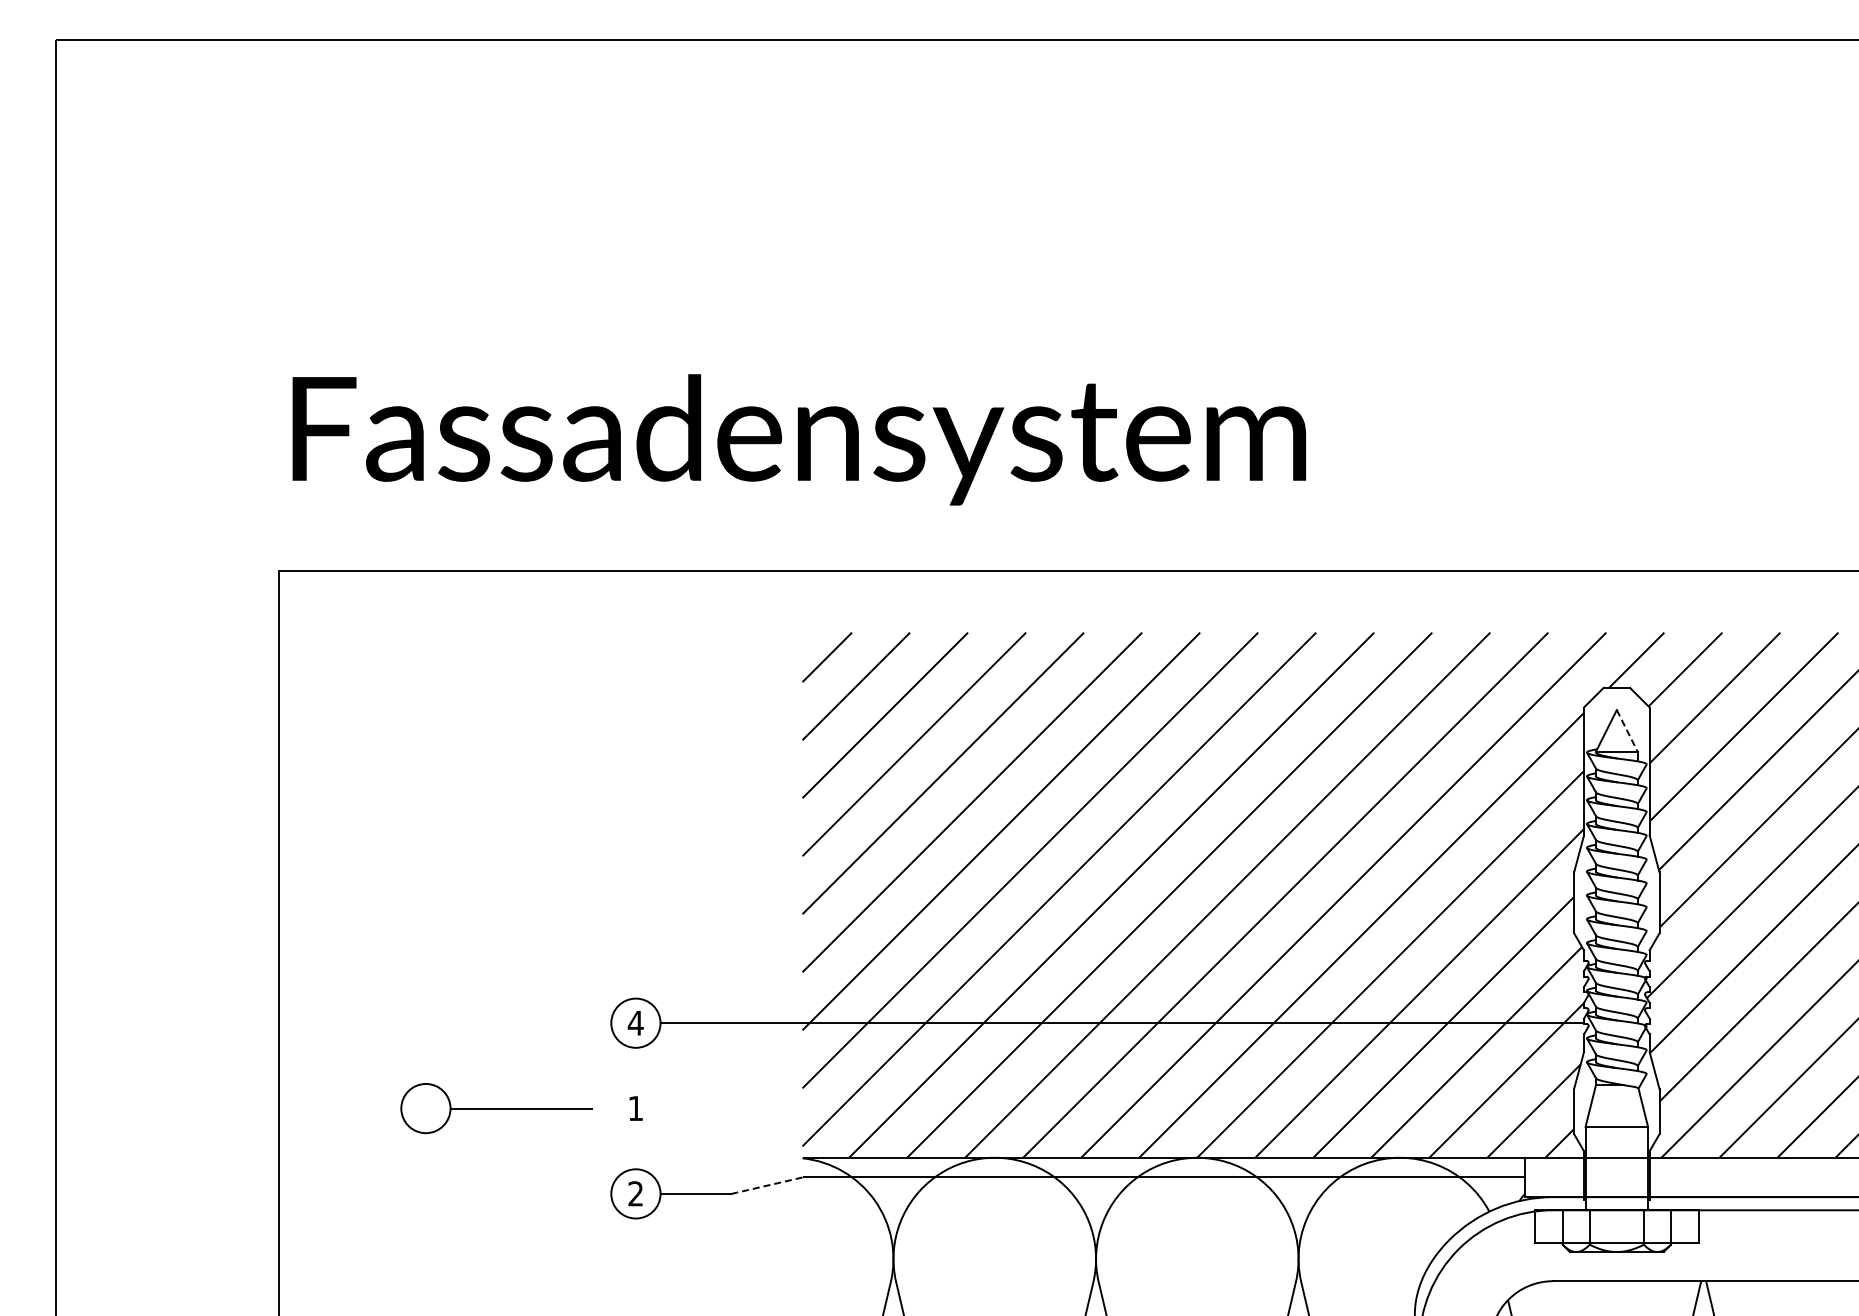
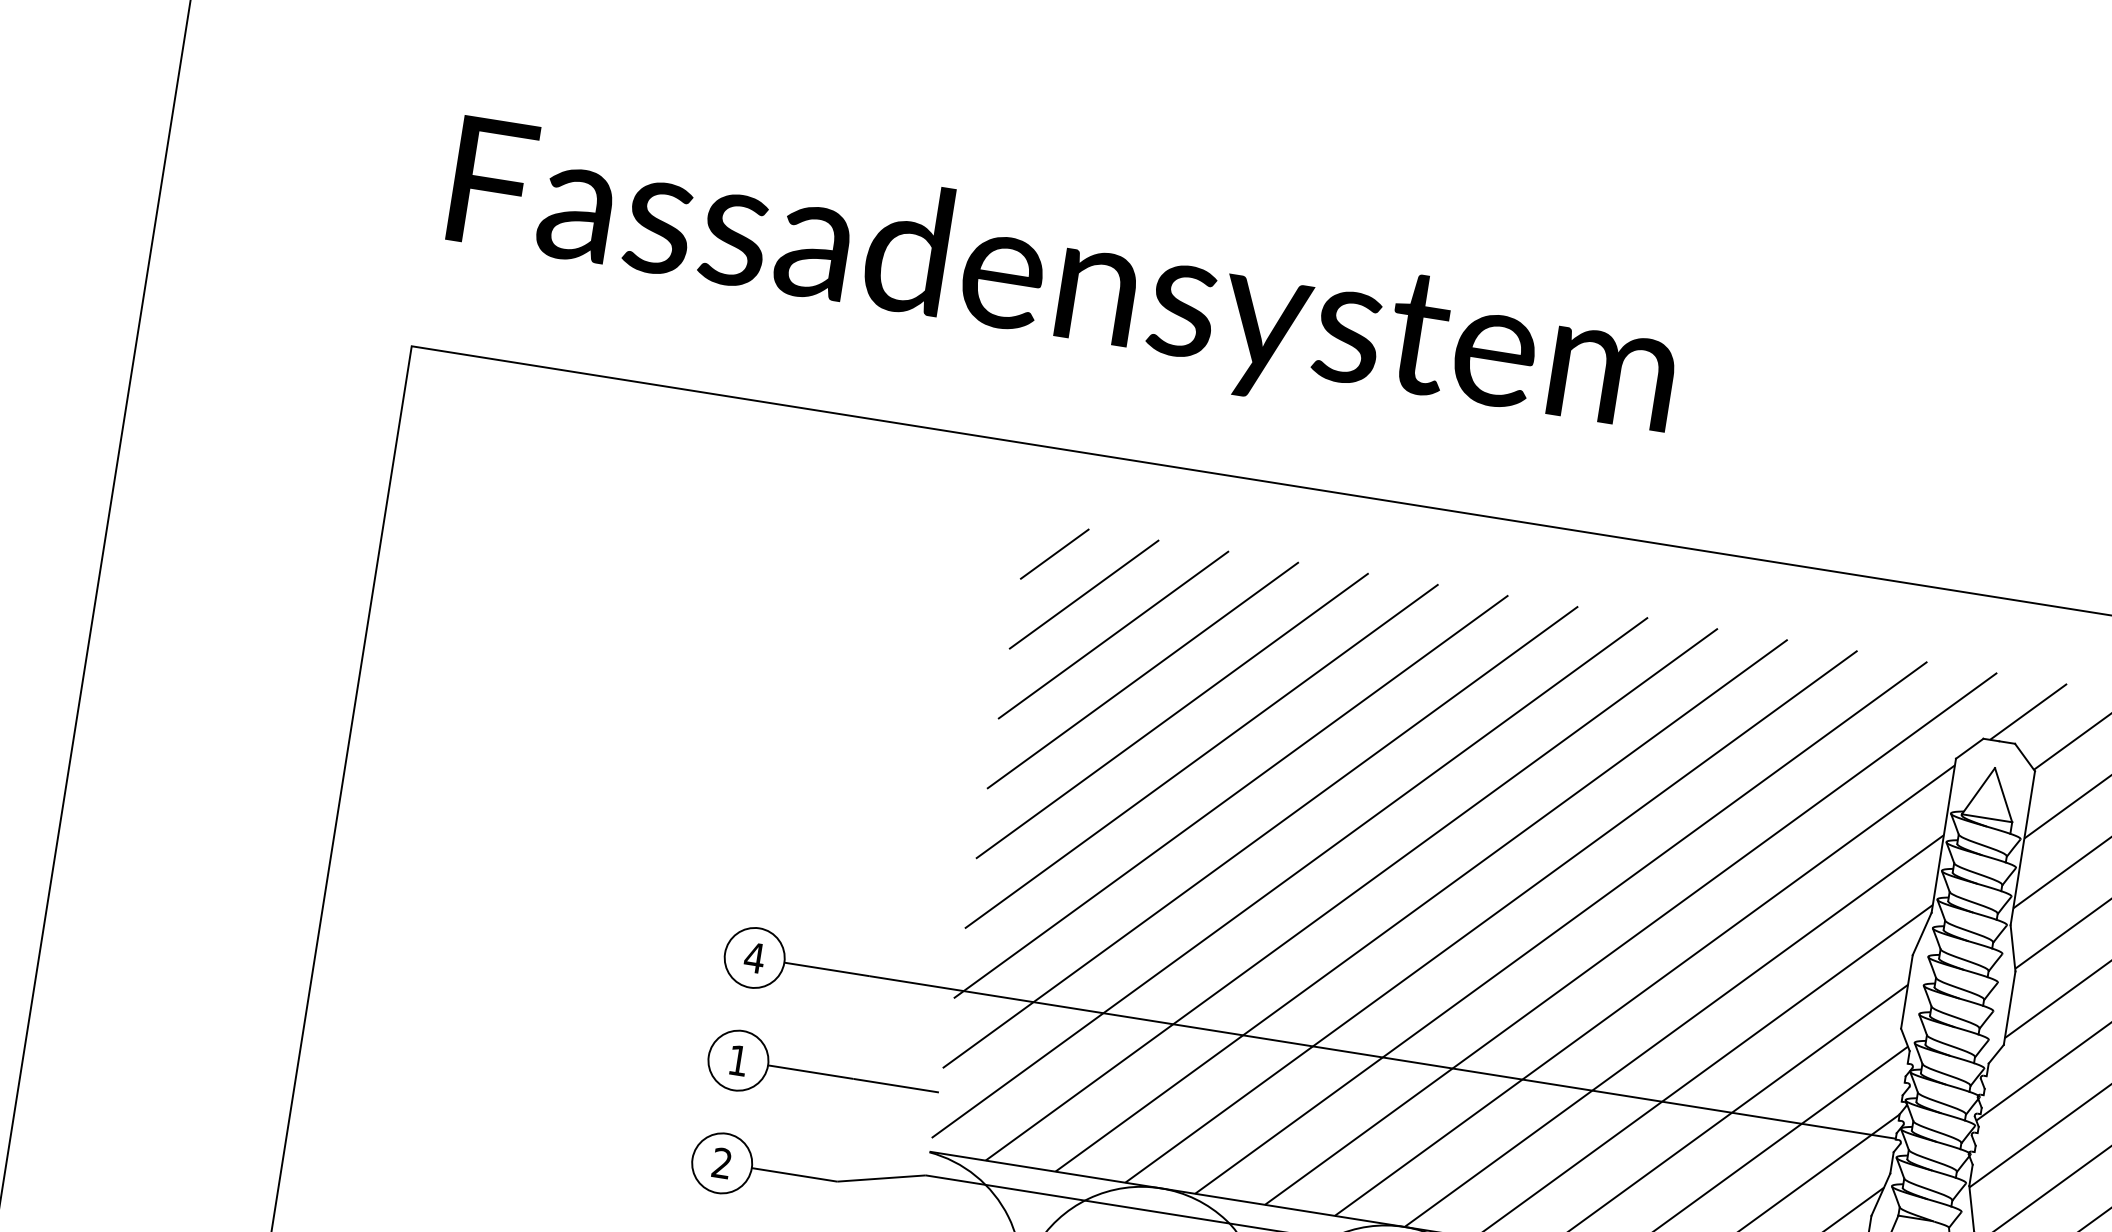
line: (1627, 731) -> (2003, 795), dashed -> solid
part: (496, 1108) -> (823, 1074), moved
line: (766, 1185) -> (880, 1178), dashed -> solid

